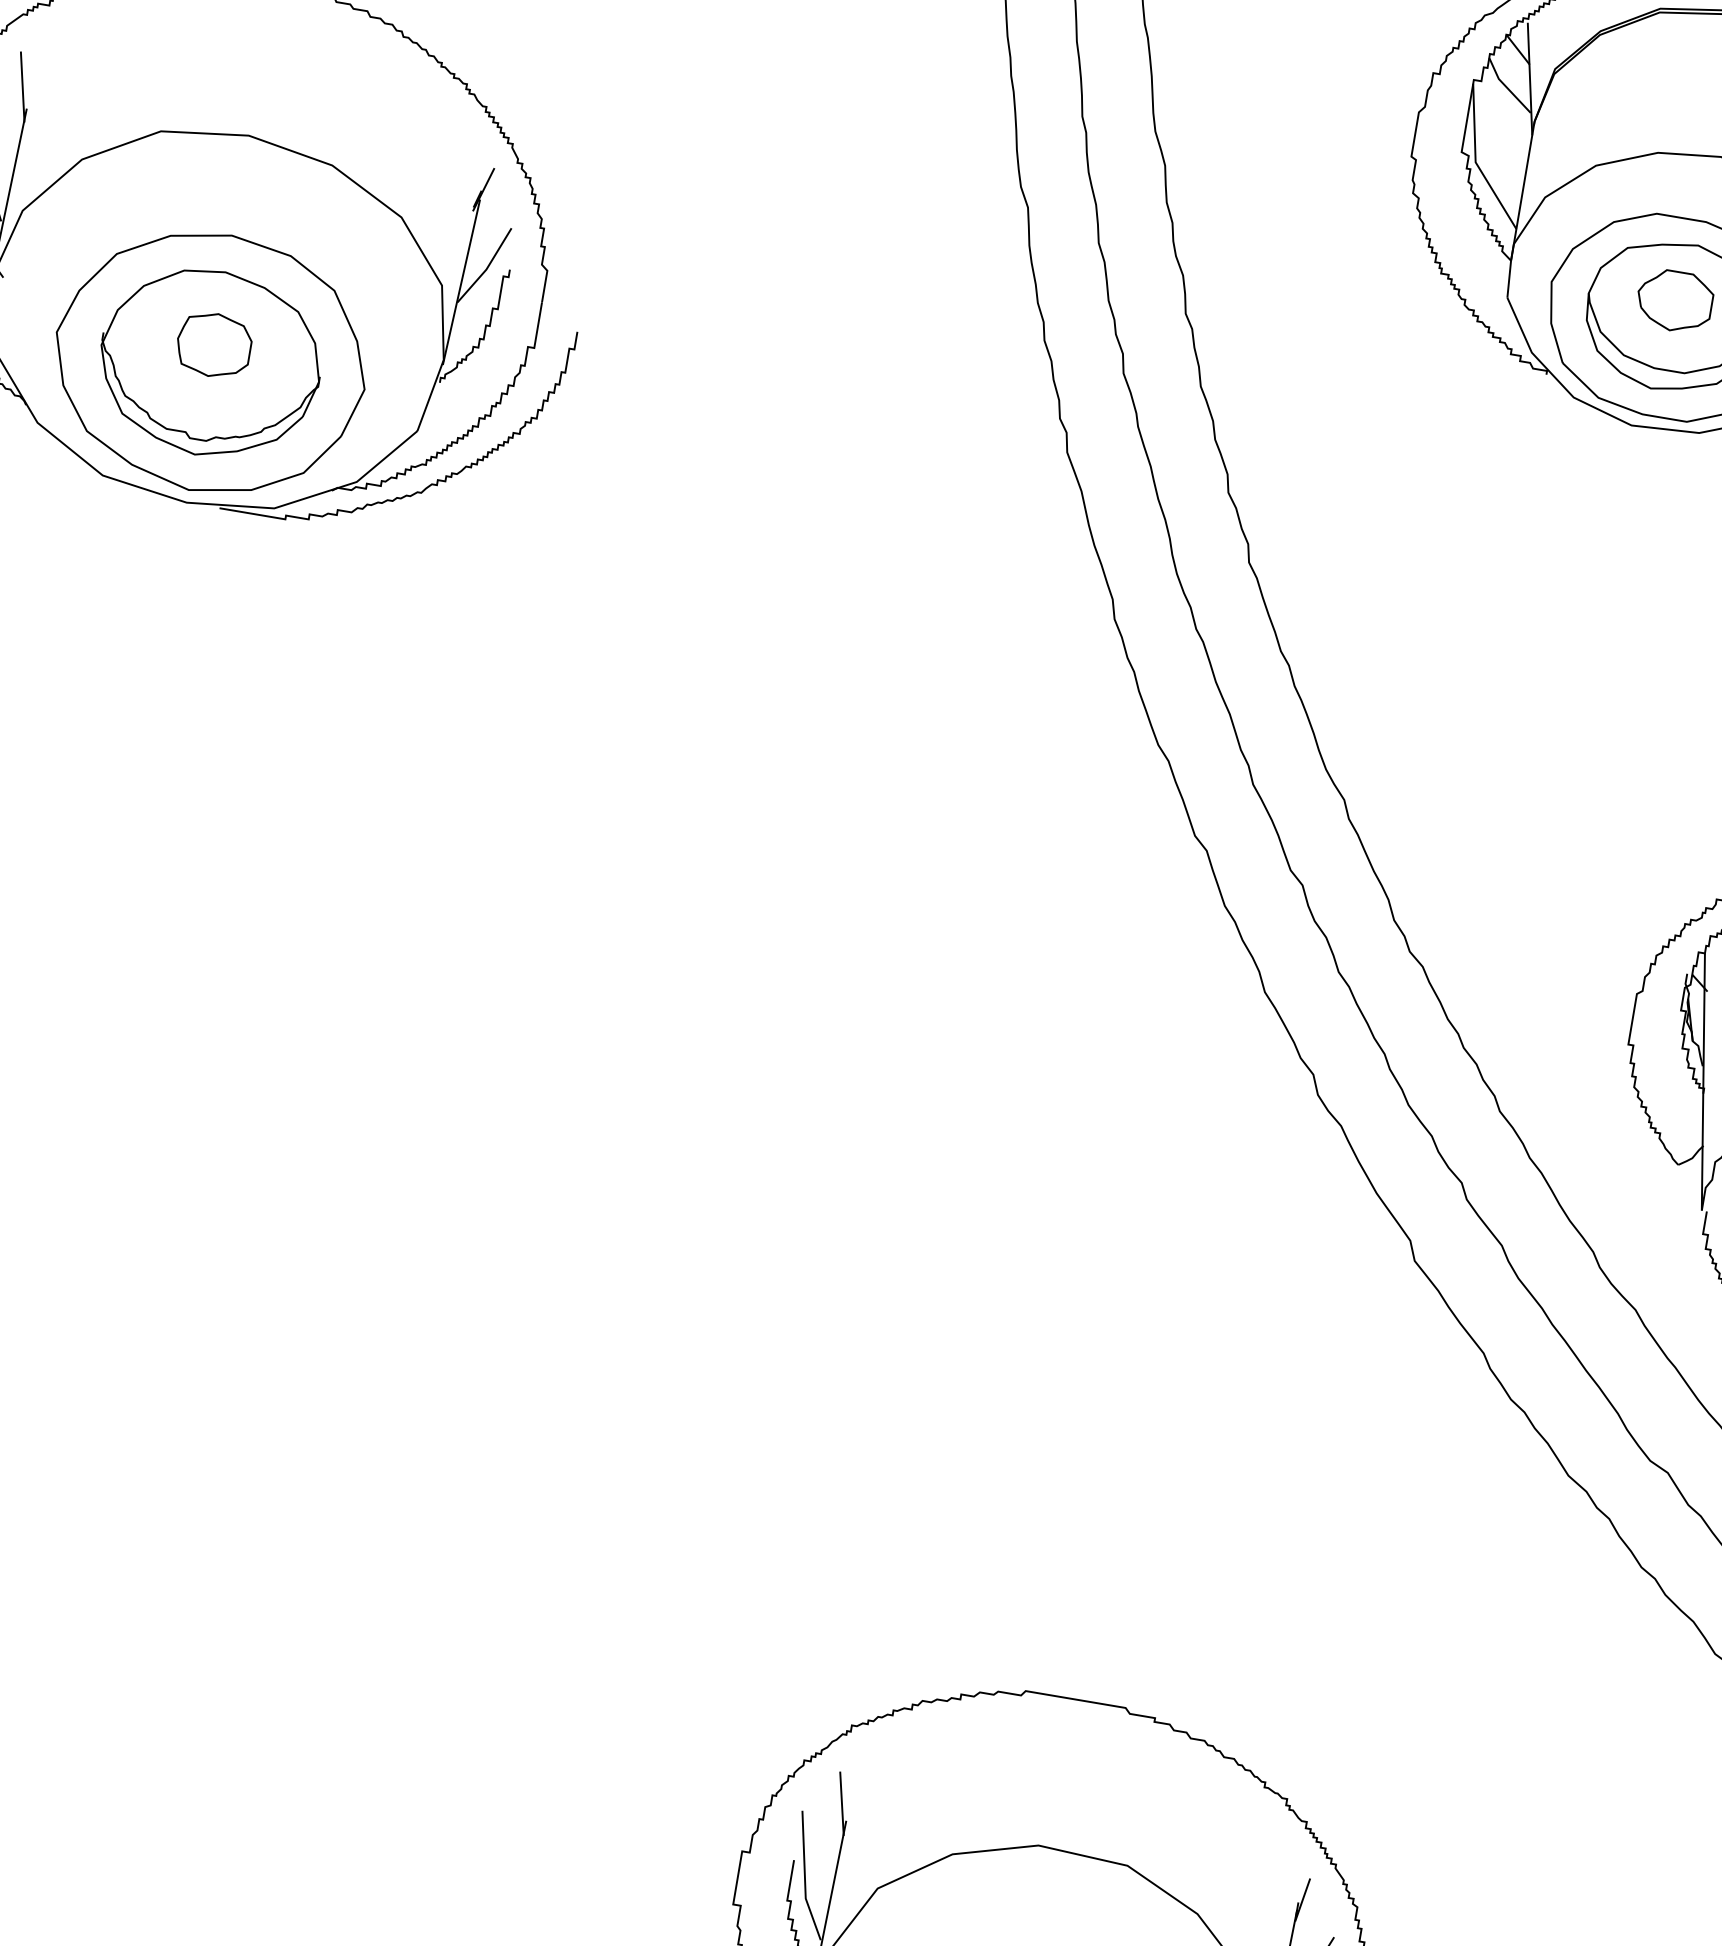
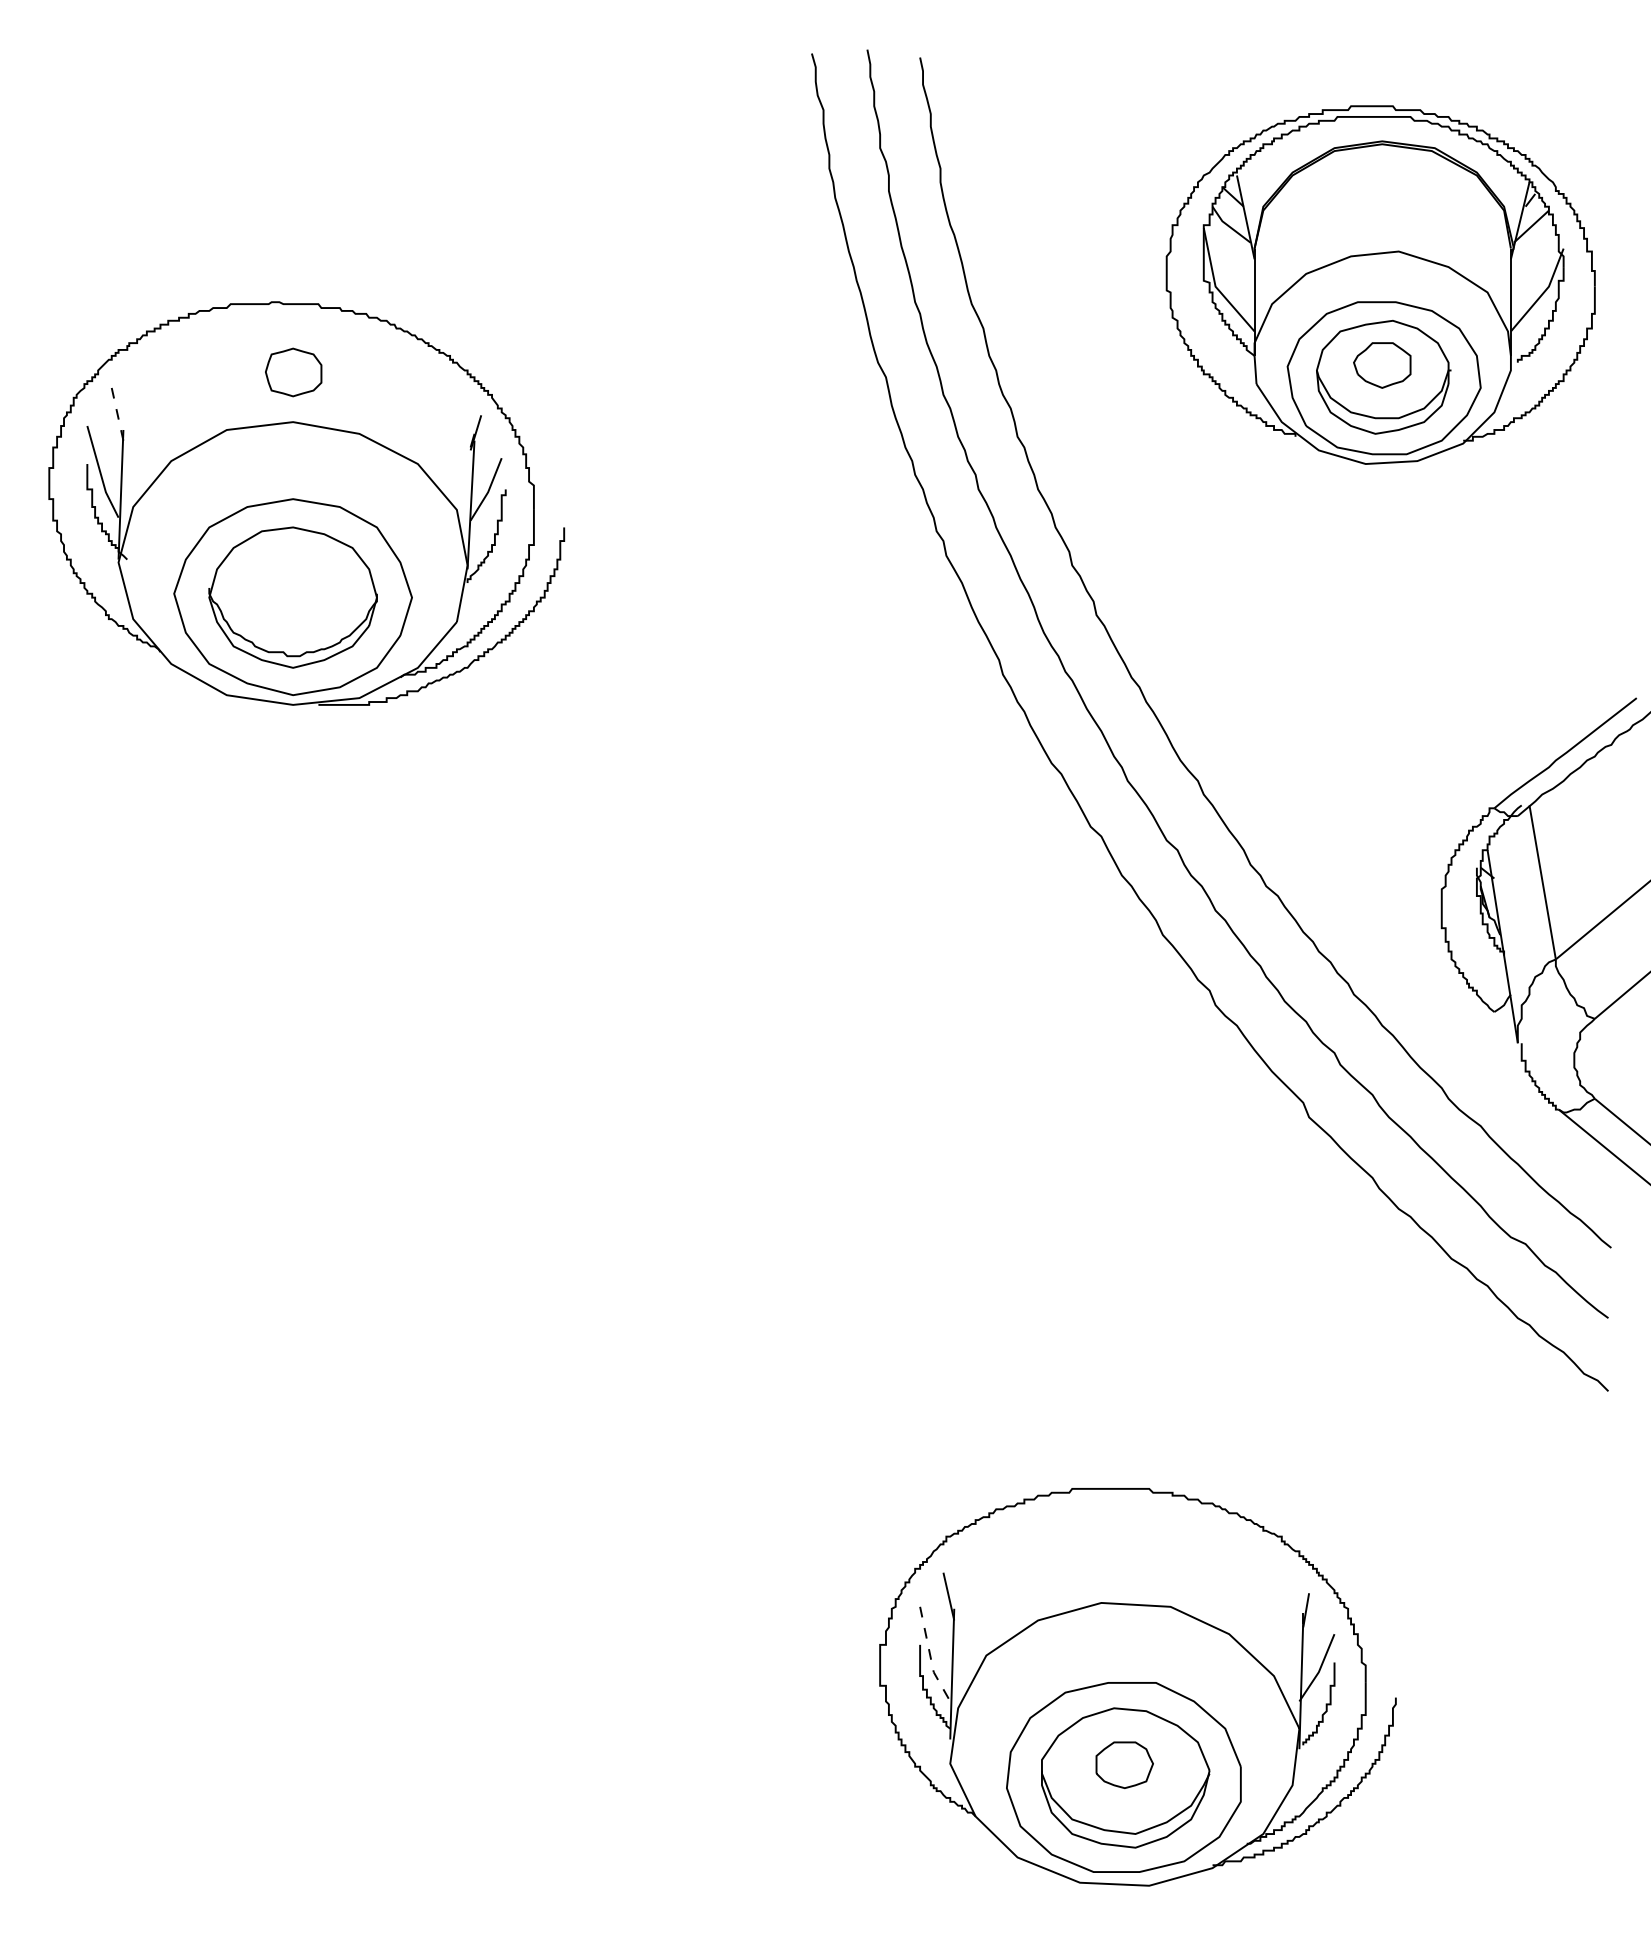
line: (22, 87) -> (117, 414), solid -> dashed
part: (213, 345) -> (293, 372), moved
line: (805, 1877) -> (930, 1656), solid -> dashed

